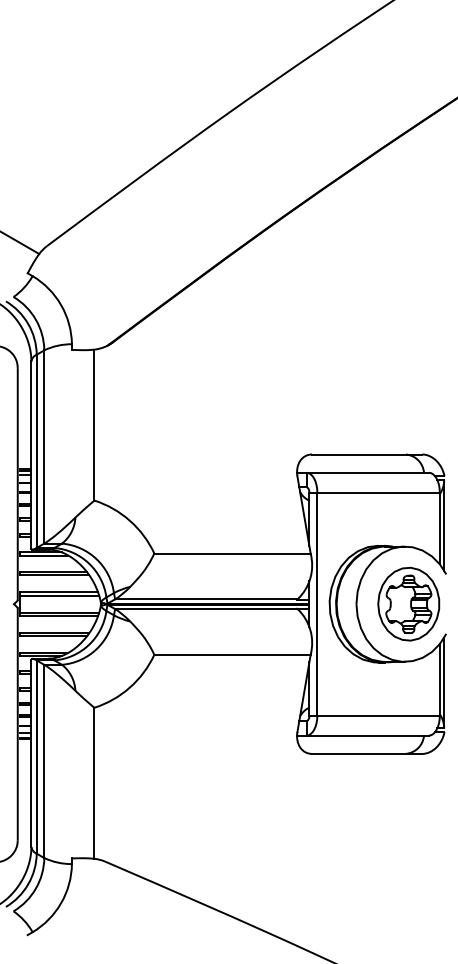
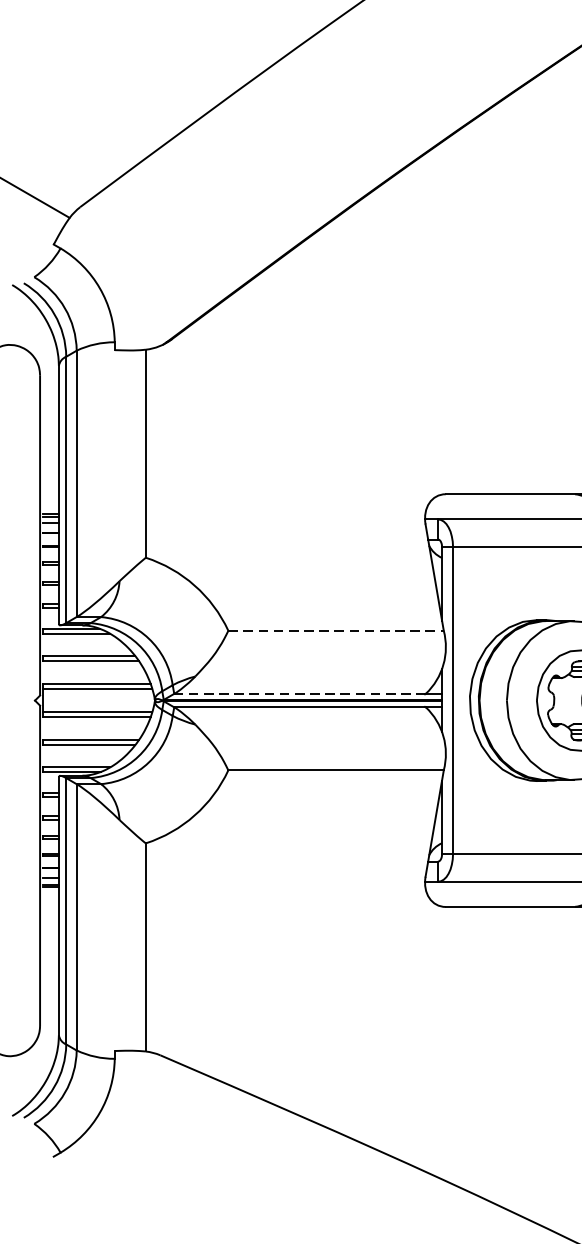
line: (232, 553) -> (336, 630), solid -> dashed
line: (205, 599) -> (298, 694), solid -> dashed

